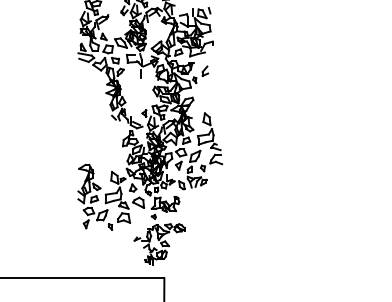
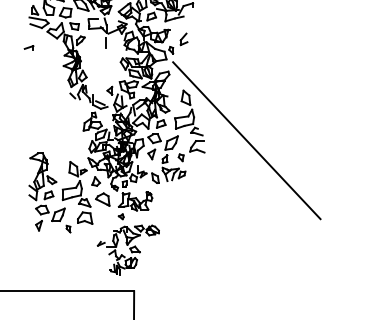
part: (77, 77) -> (28, 46), added
line: (256, 154) -> (246, 140), added

